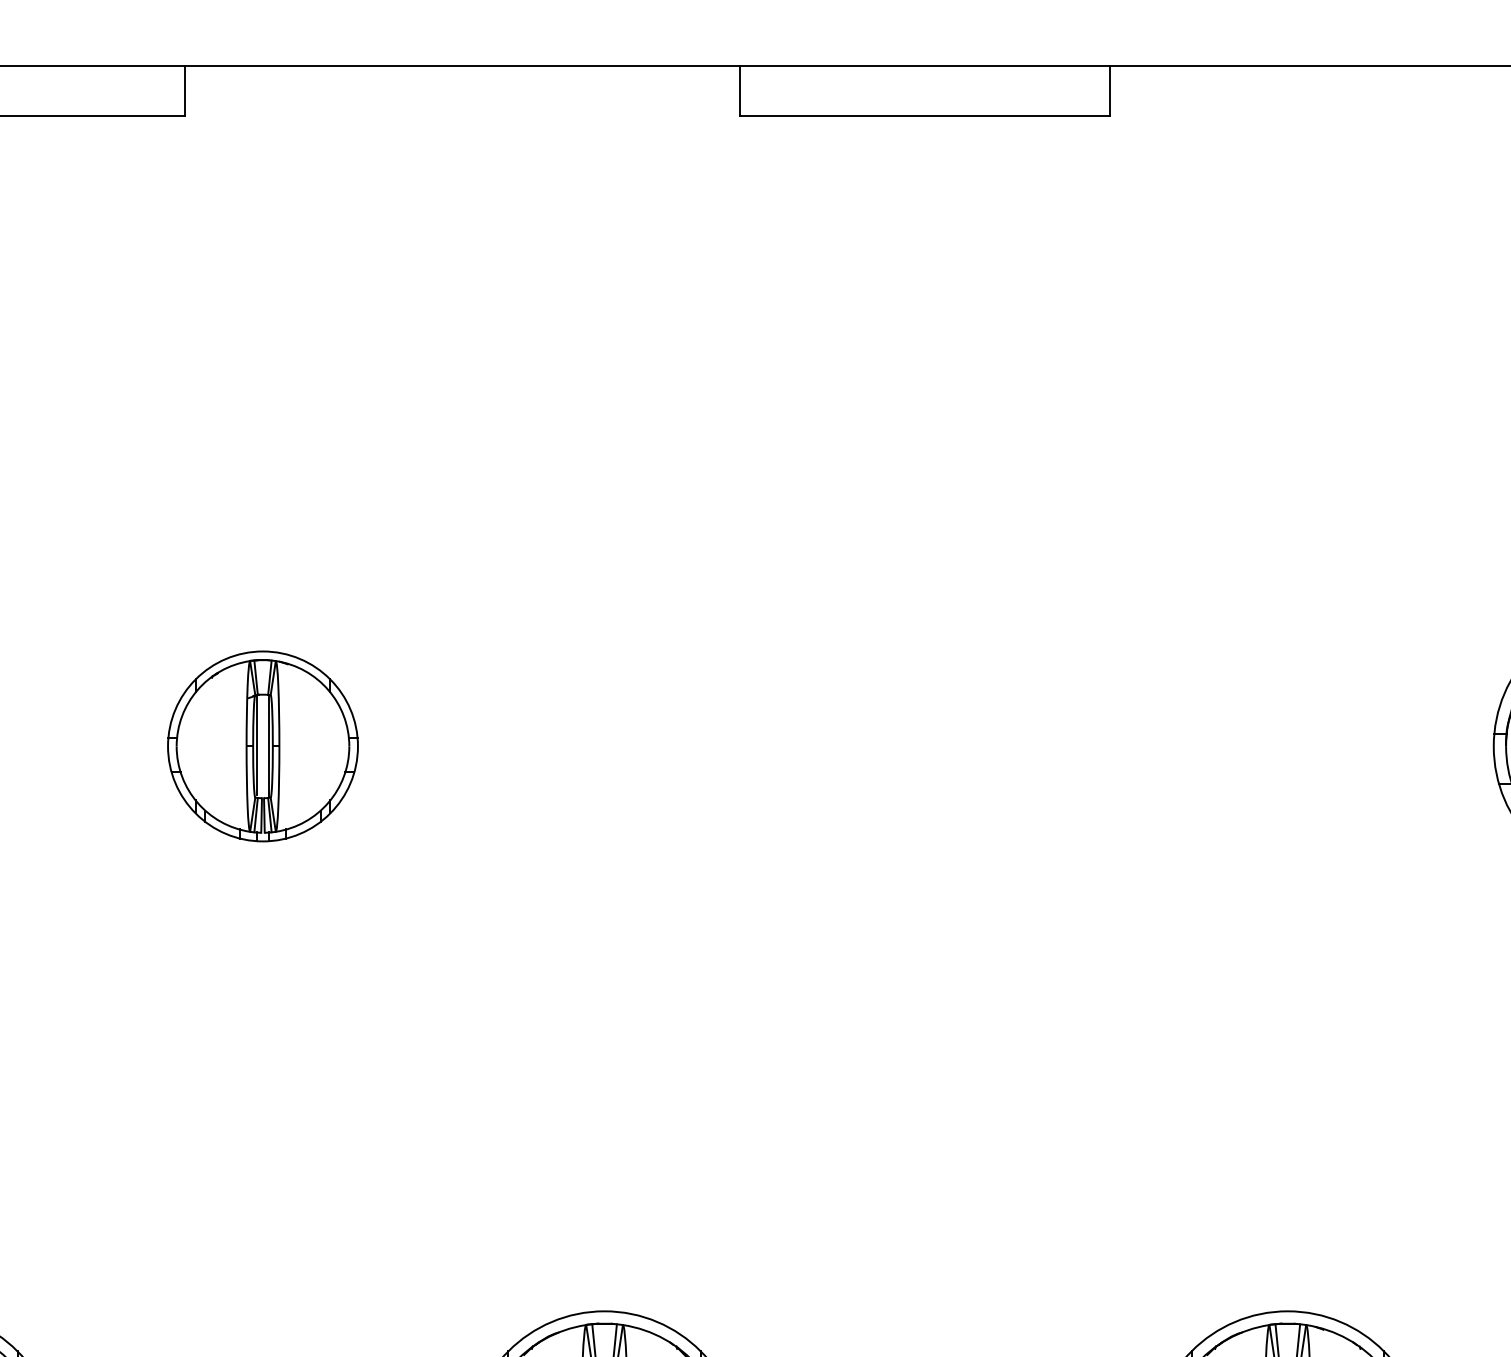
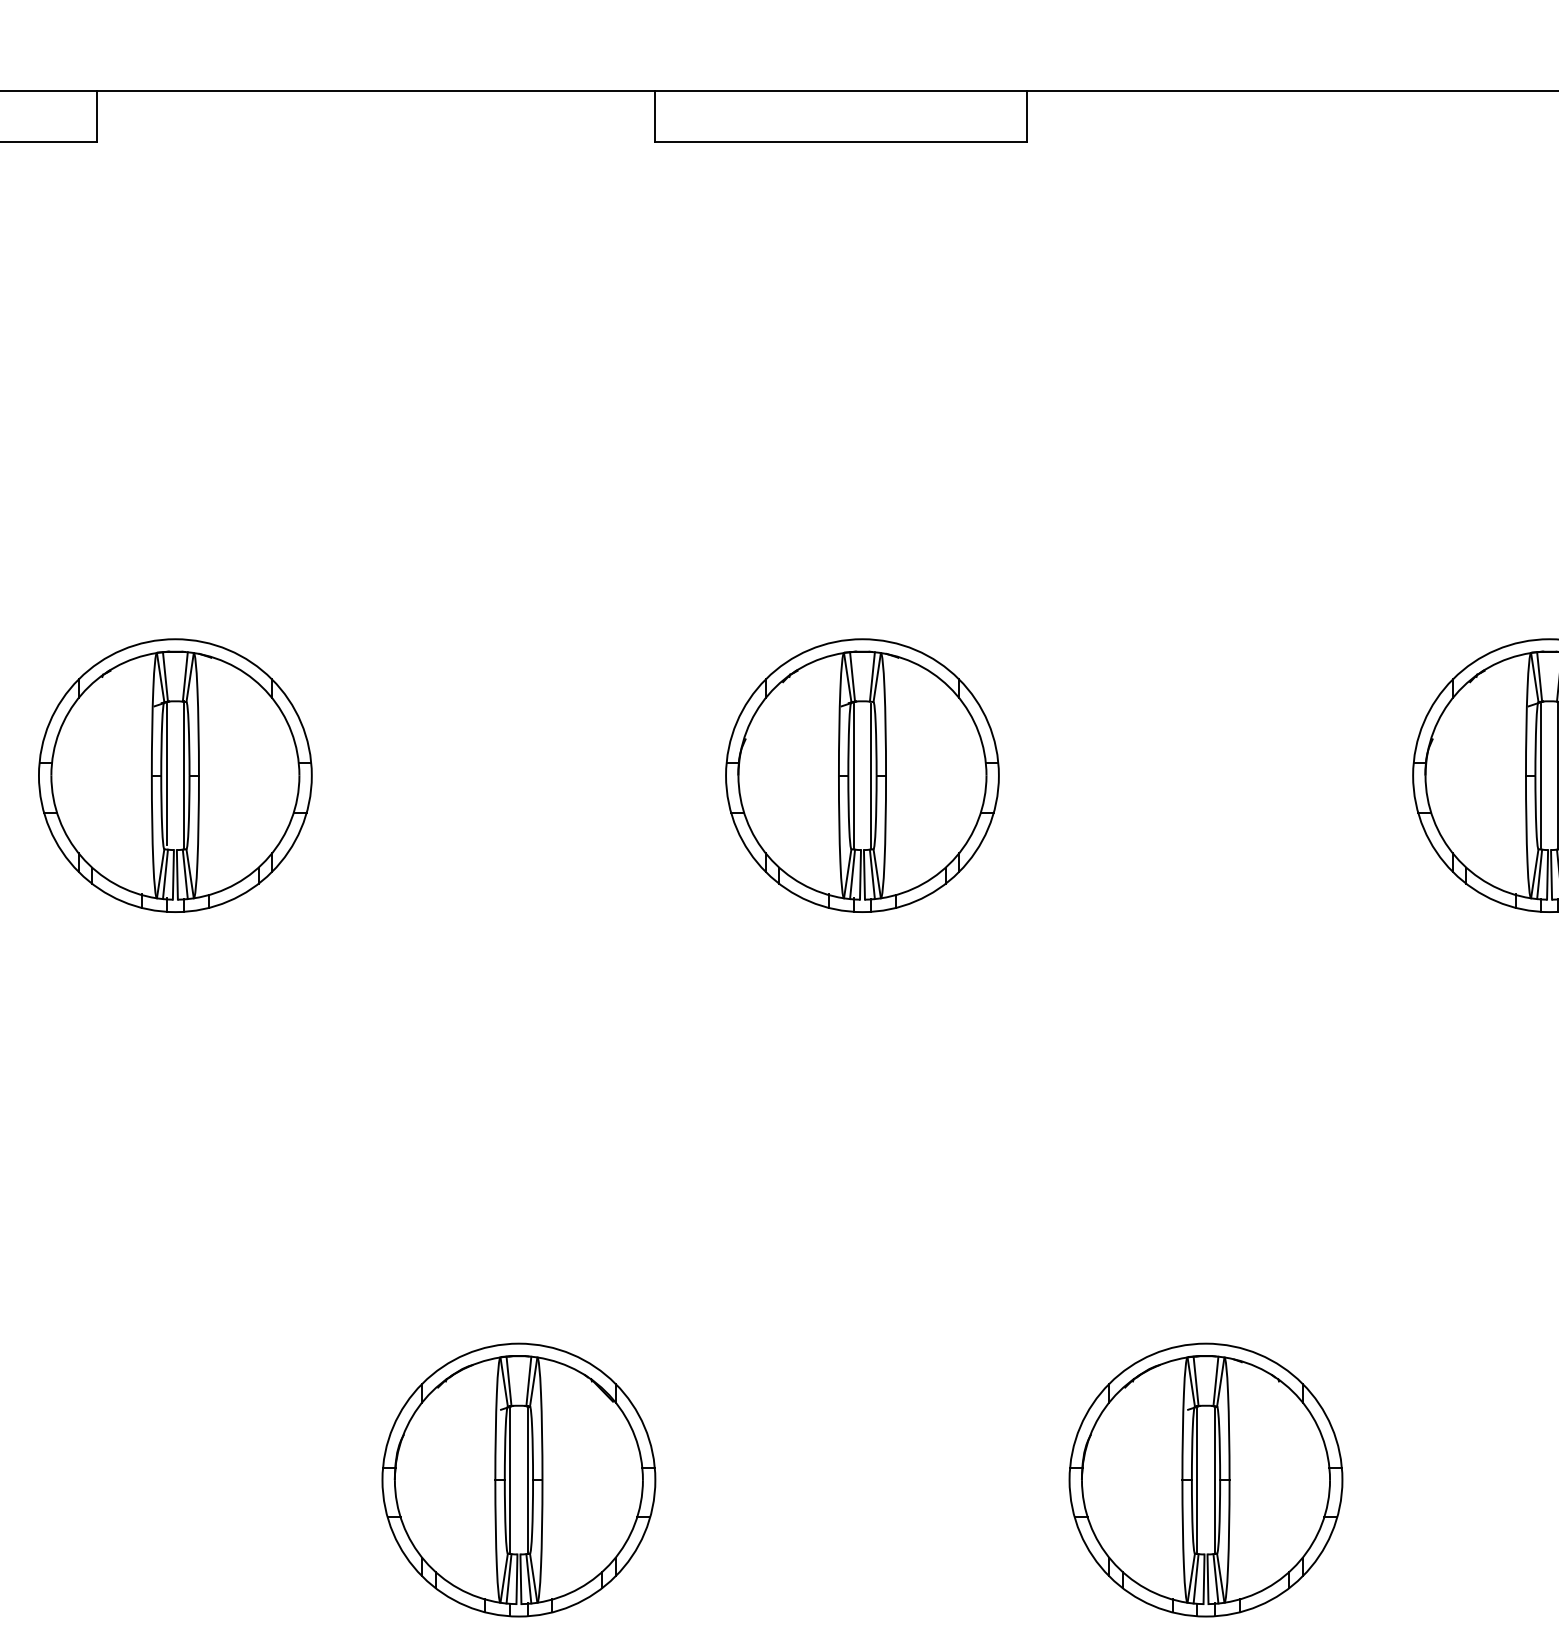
part: (263, 746) -> (175, 775), size x1.43
part: (946, 746) -> (862, 775), added

